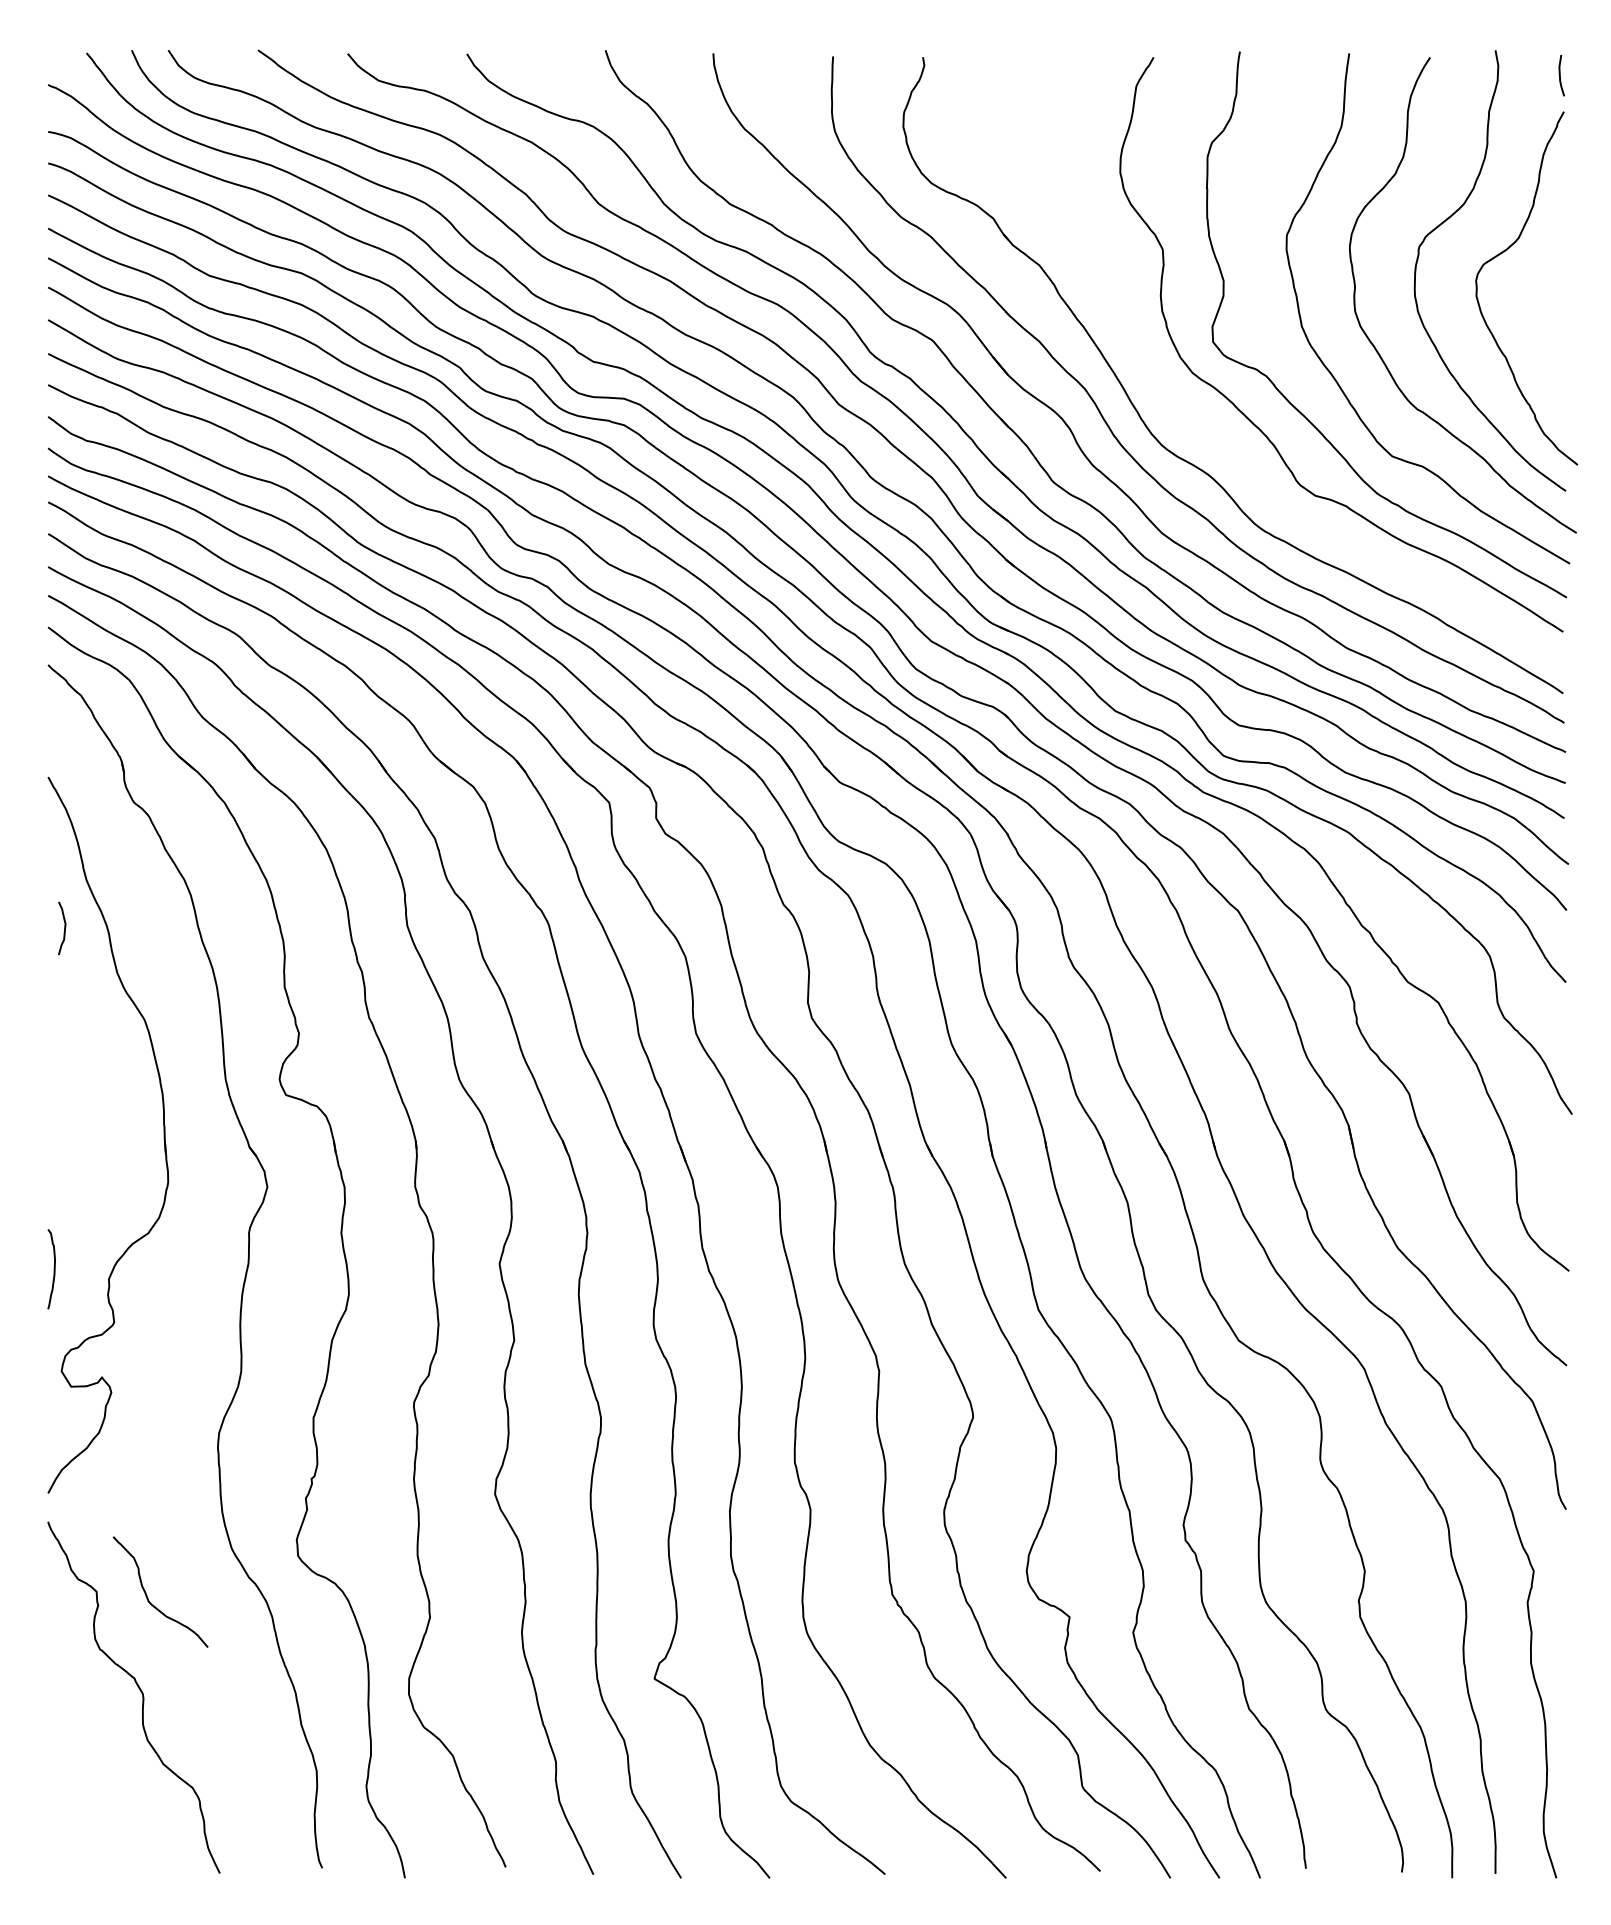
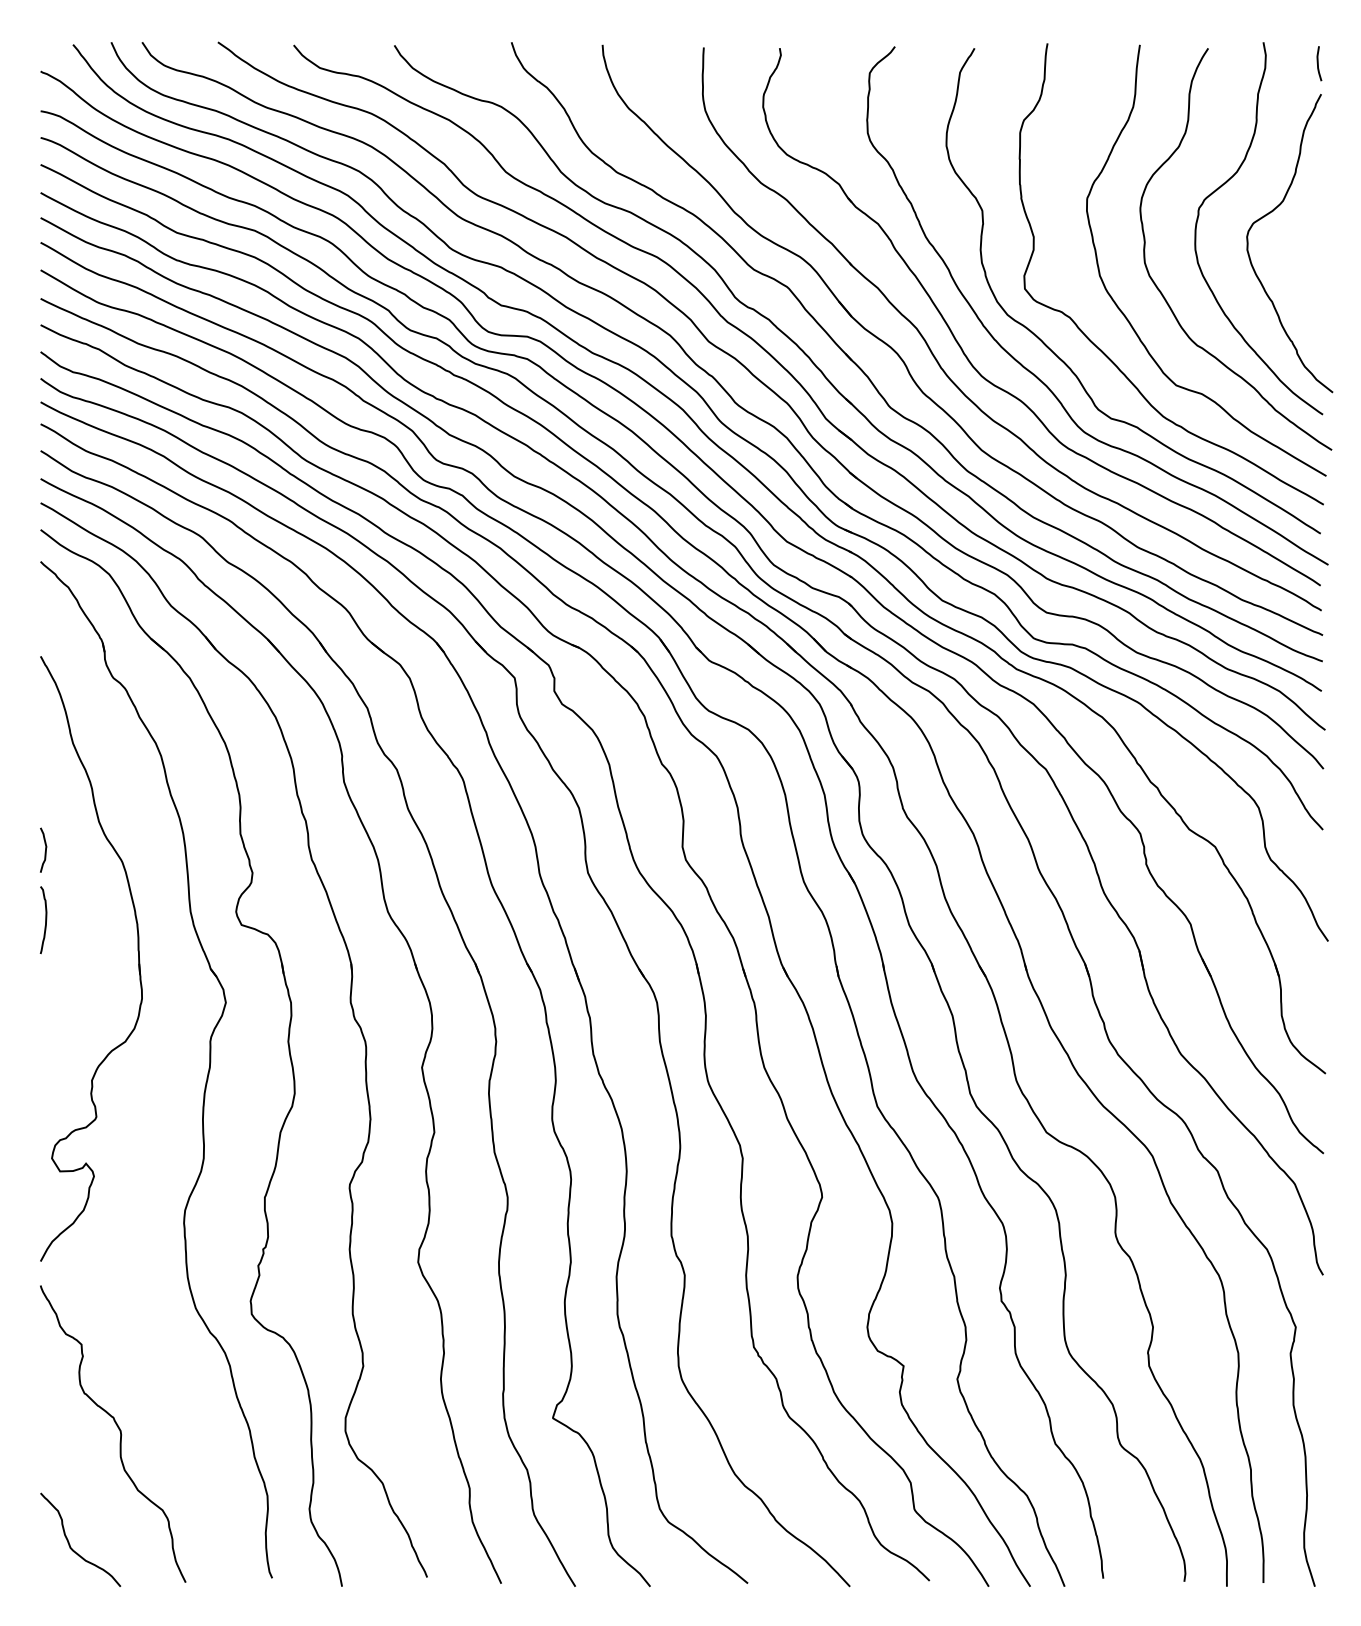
curve: (1224, 442) -> (1034, 373), added
curve: (64, 927) -> (45, 849), moved
curve: (53, 1269) -> (45, 920), moved
curve: (147, 1593) -> (69, 1541), moved

